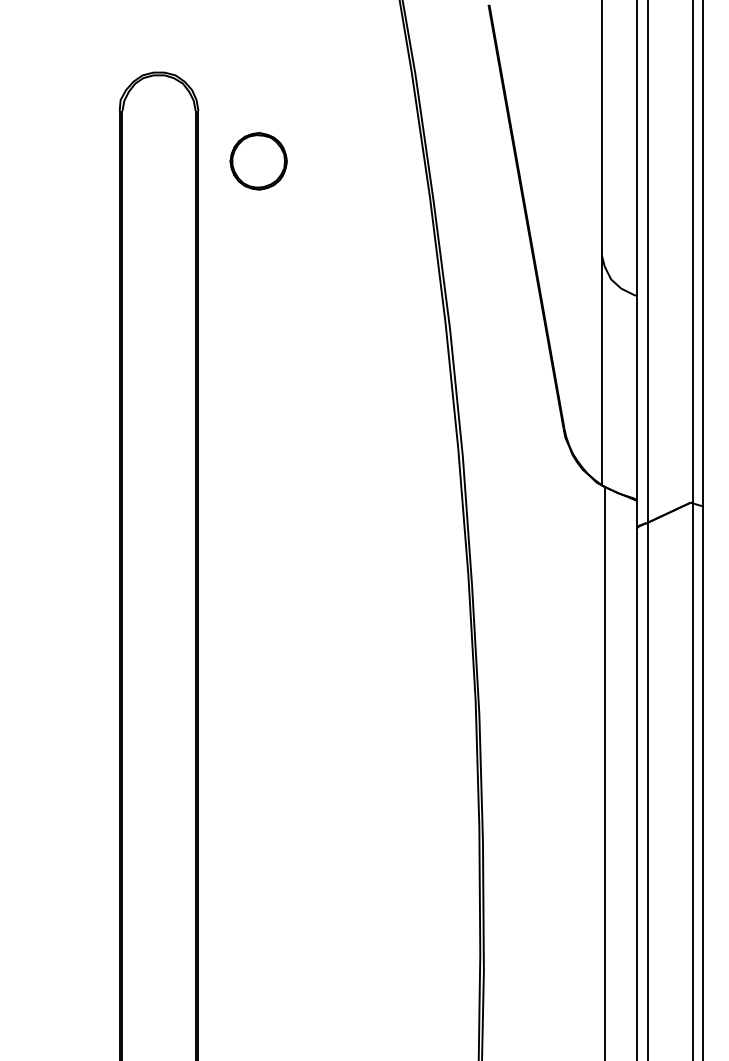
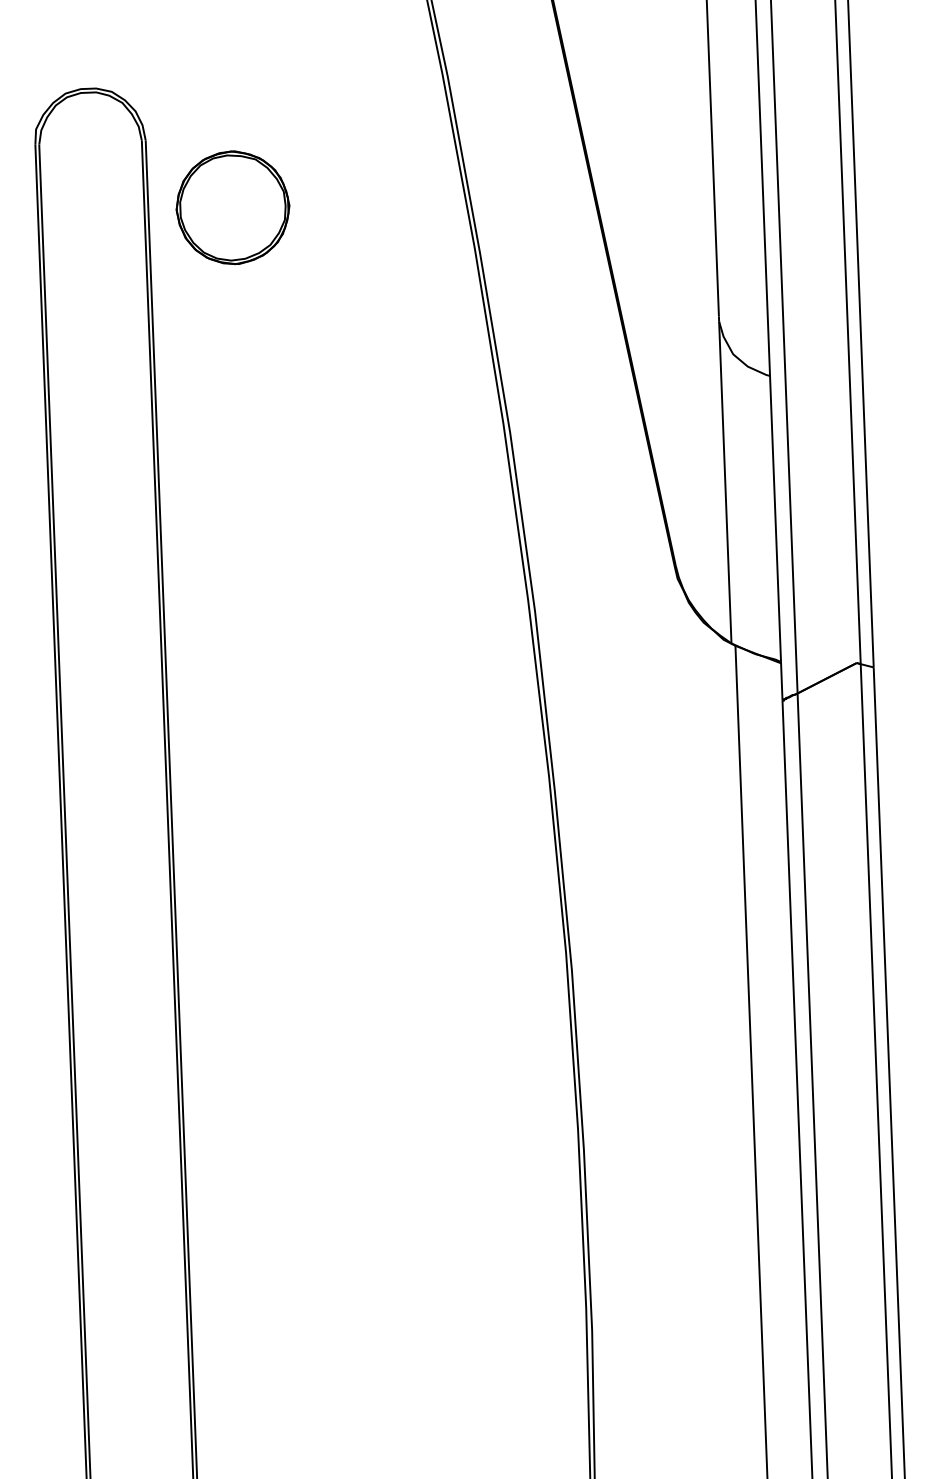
part: (258, 161) -> (232, 208), size x1.43

